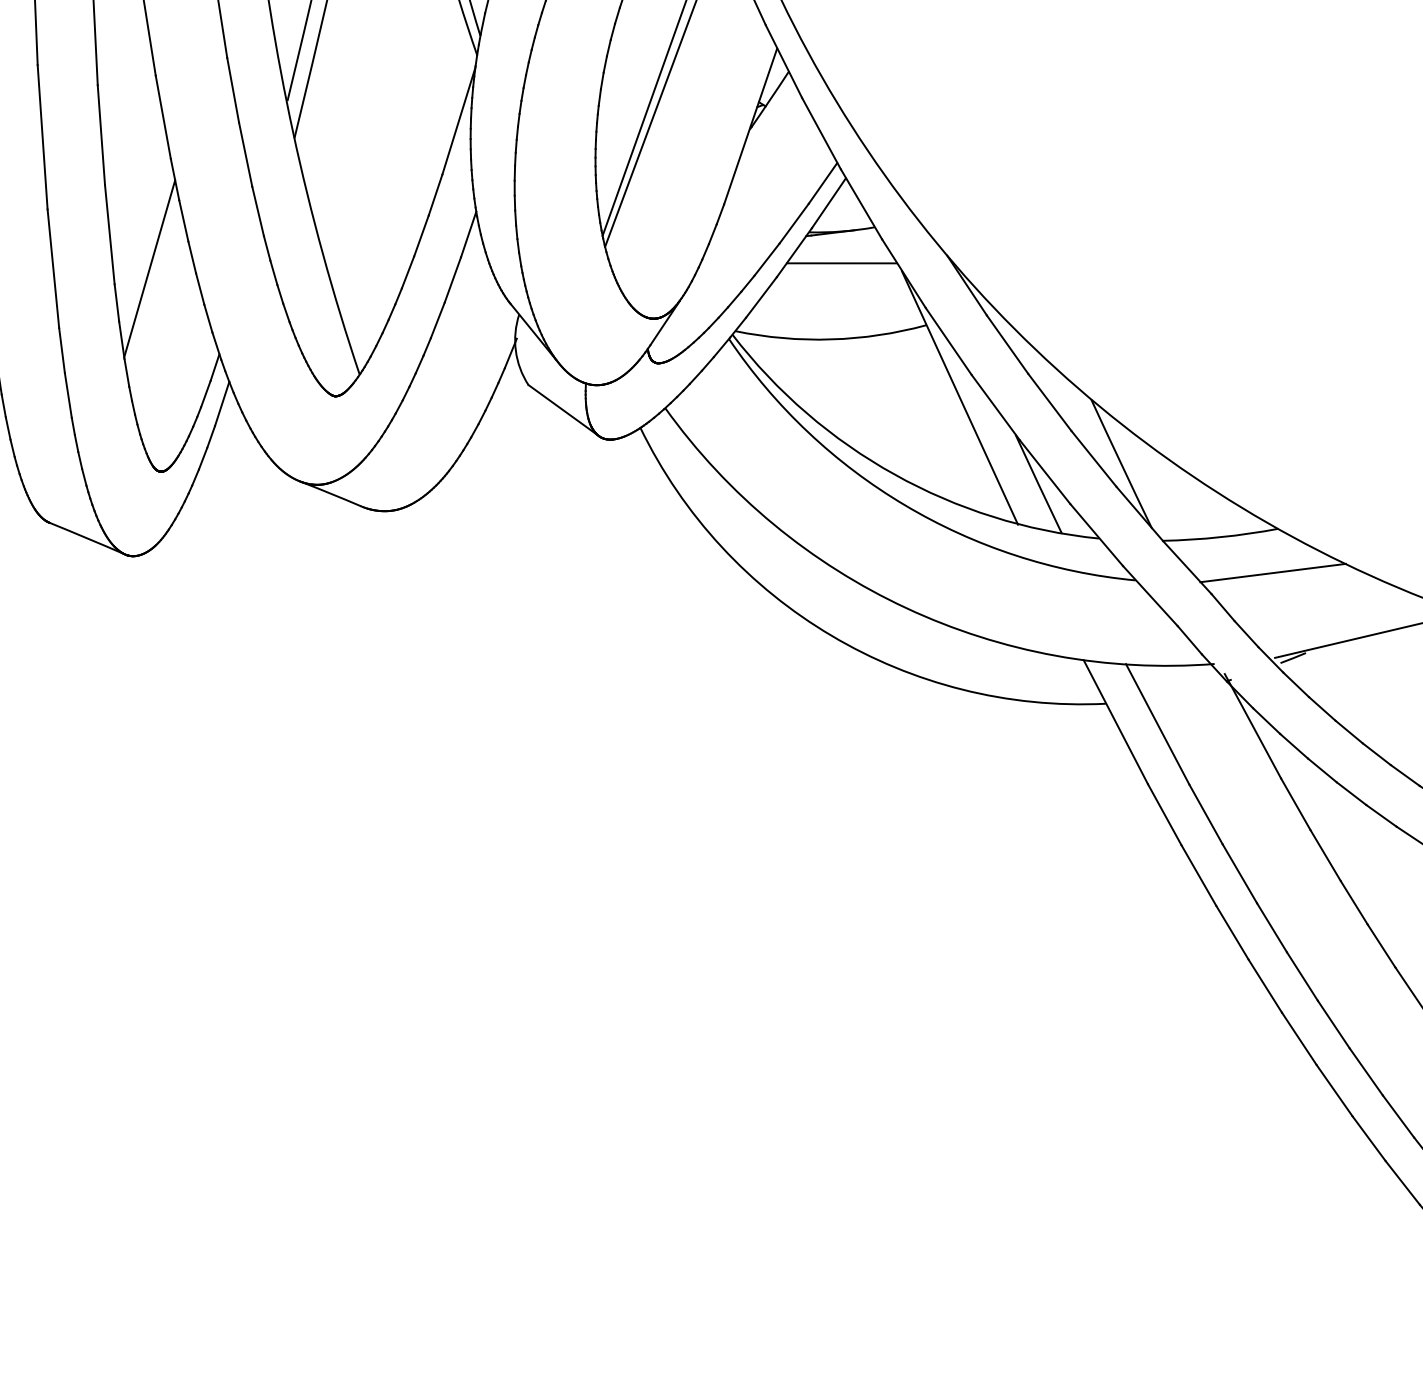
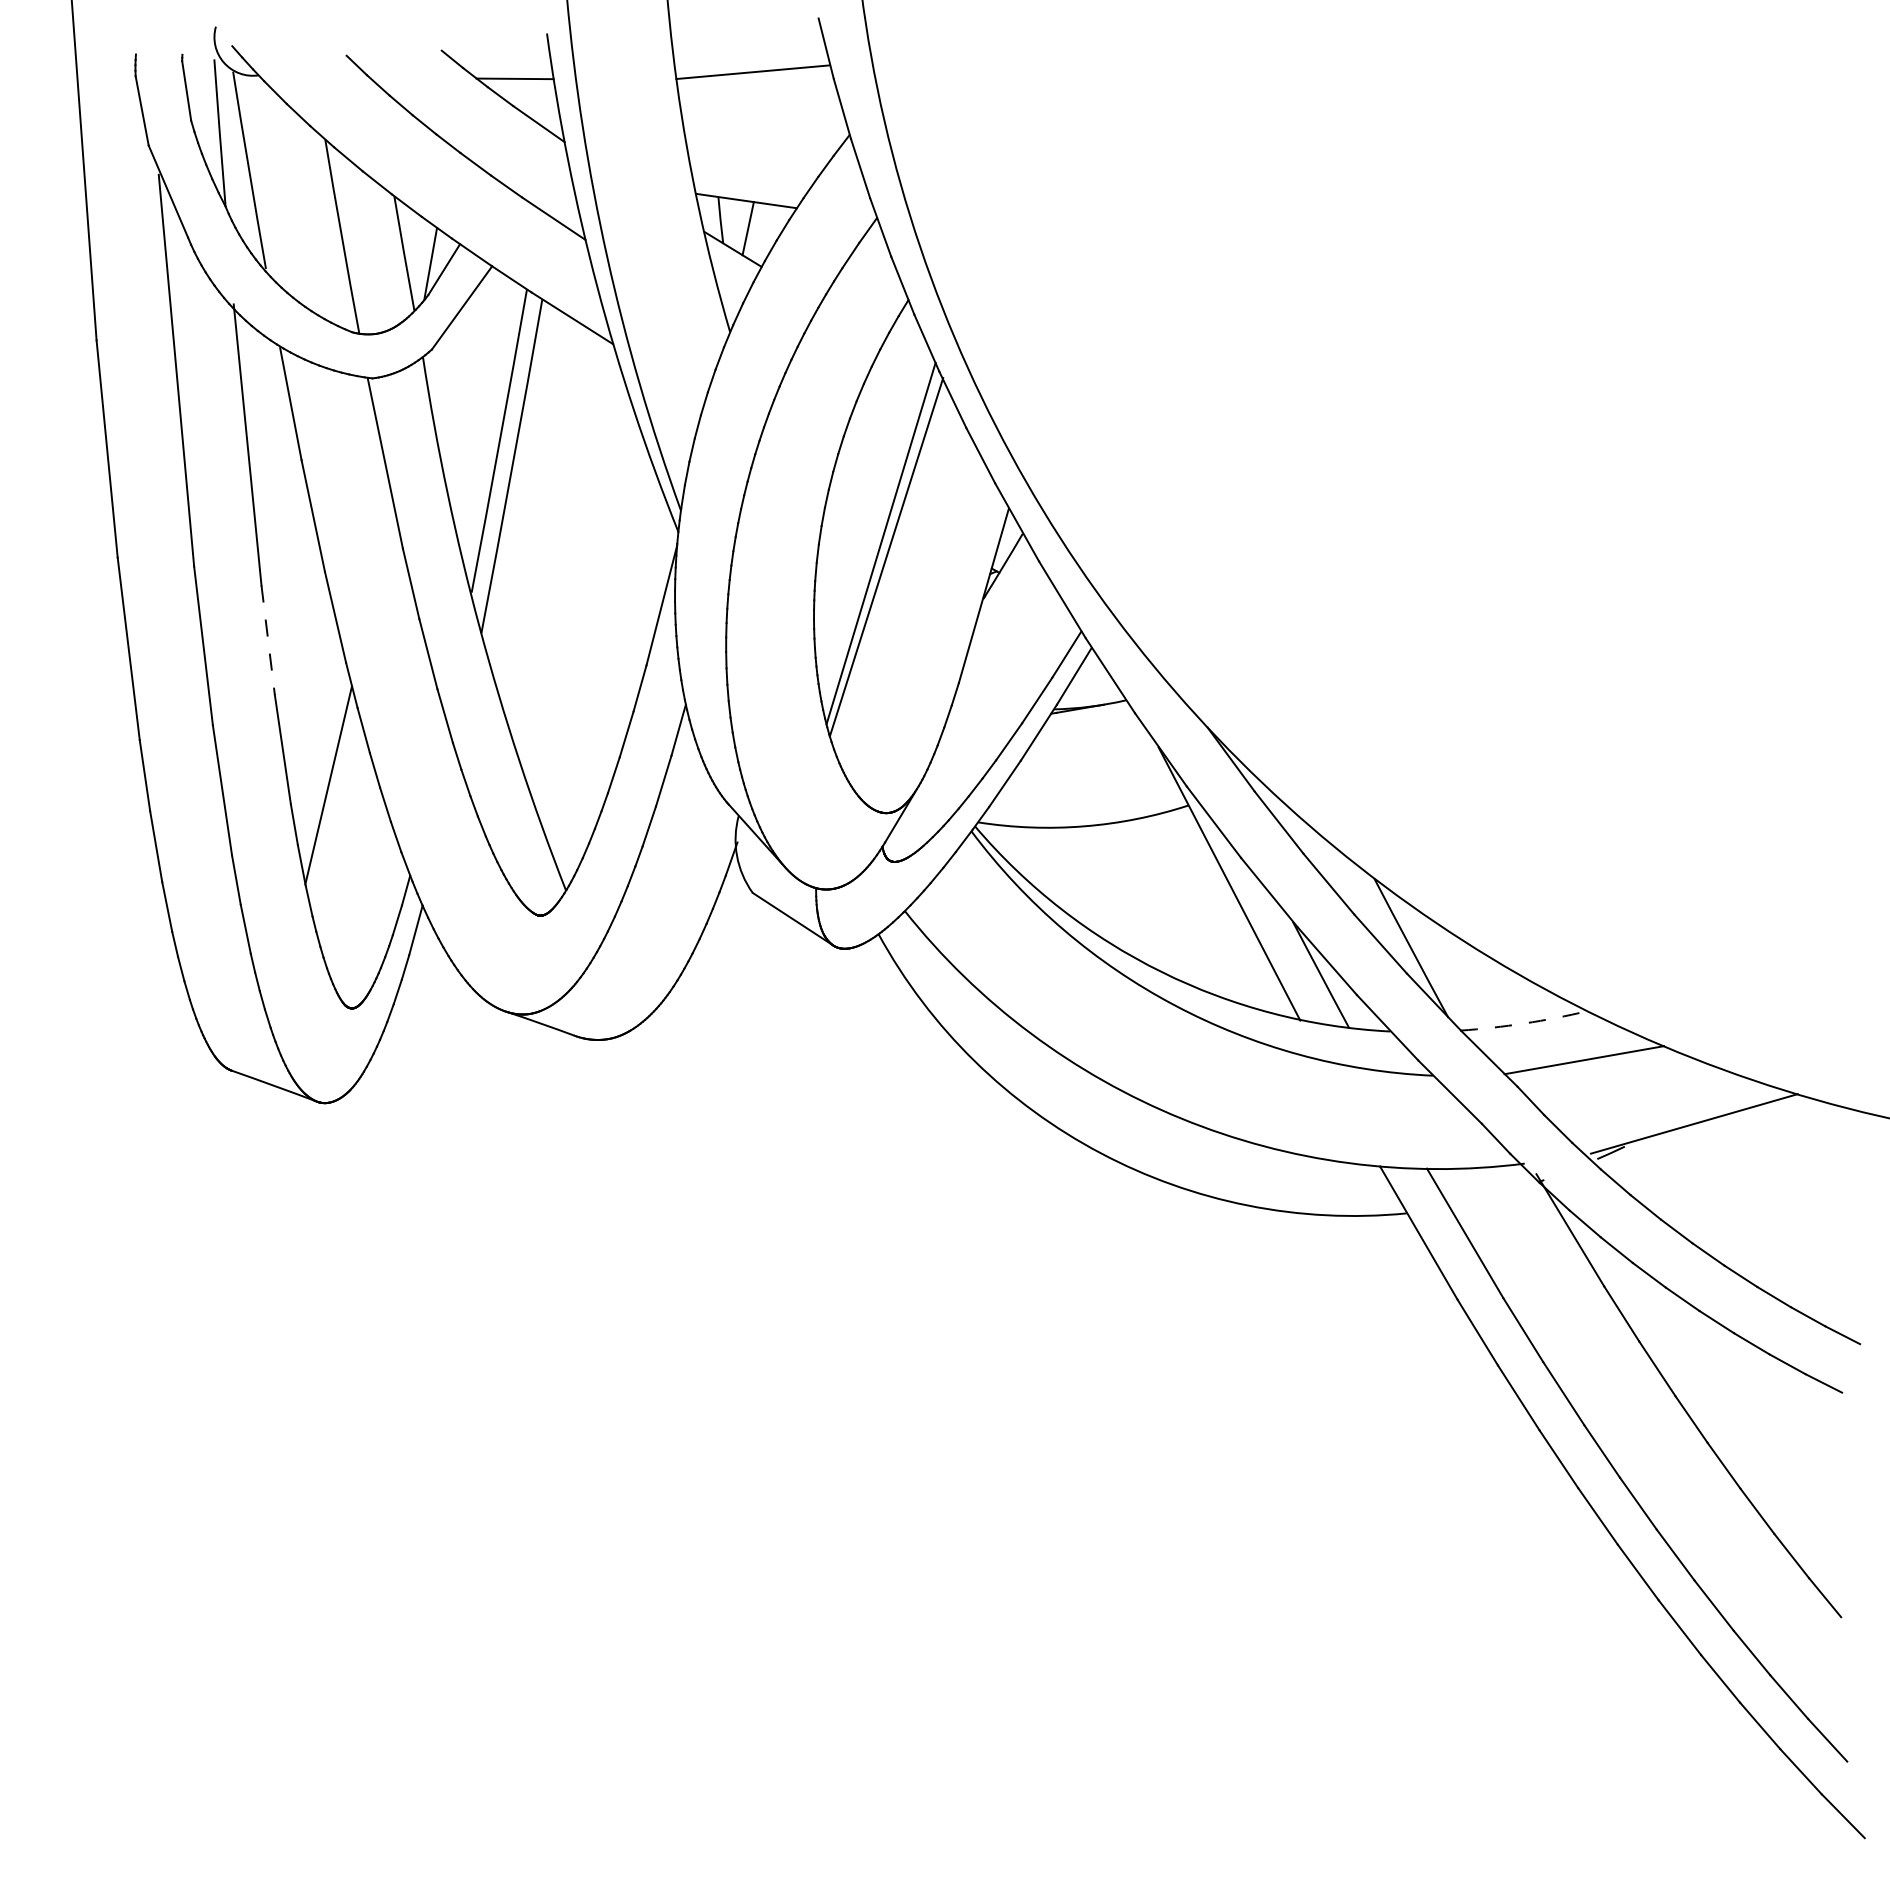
line: (101, 135) -> (268, 640), solid -> dashed
line: (841, 263) -> (1091, 741), removed
arc: (1220, 537) -> (1524, 1023), solid -> dashed

